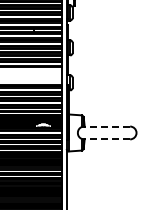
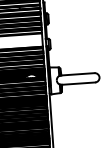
line: (106, 126) -> (77, 74), dashed -> solid
line: (106, 139) -> (78, 83), dashed -> solid

